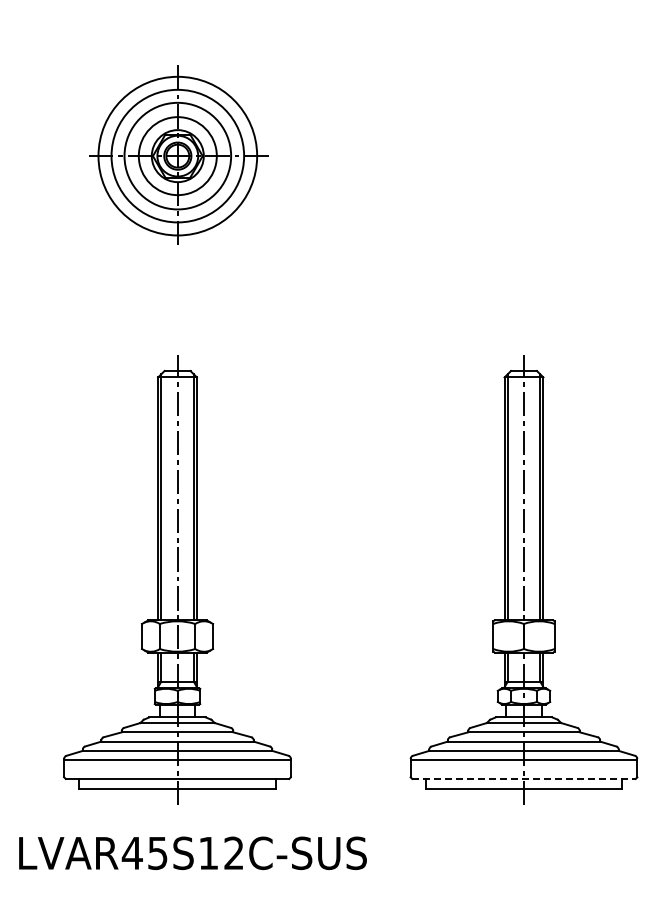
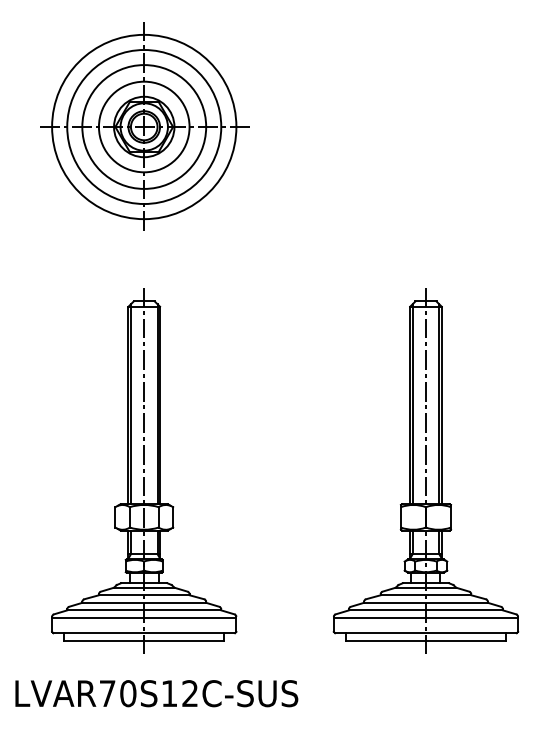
part: (178, 155) -> (145, 126), size x1.43
line: (524, 778) -> (426, 632), dashed -> solid
text: (144, 853) -> (117, 693), LVAR45S12C-SUS -> LVAR70S12C-SUS

